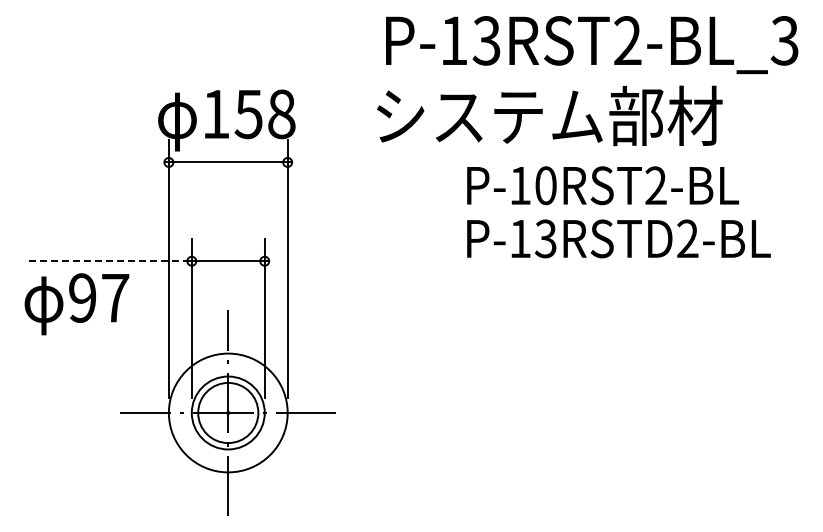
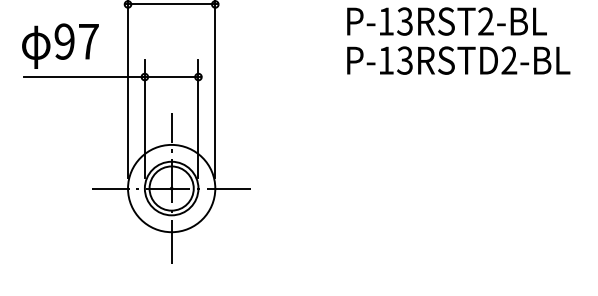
text: (545, 185) -> (404, 21), P-10RST2-BL -> P-13RST2-BL
line: (108, 261) -> (83, 77), dashed -> solid
text: (76, 304) -> (60, 46), moved

